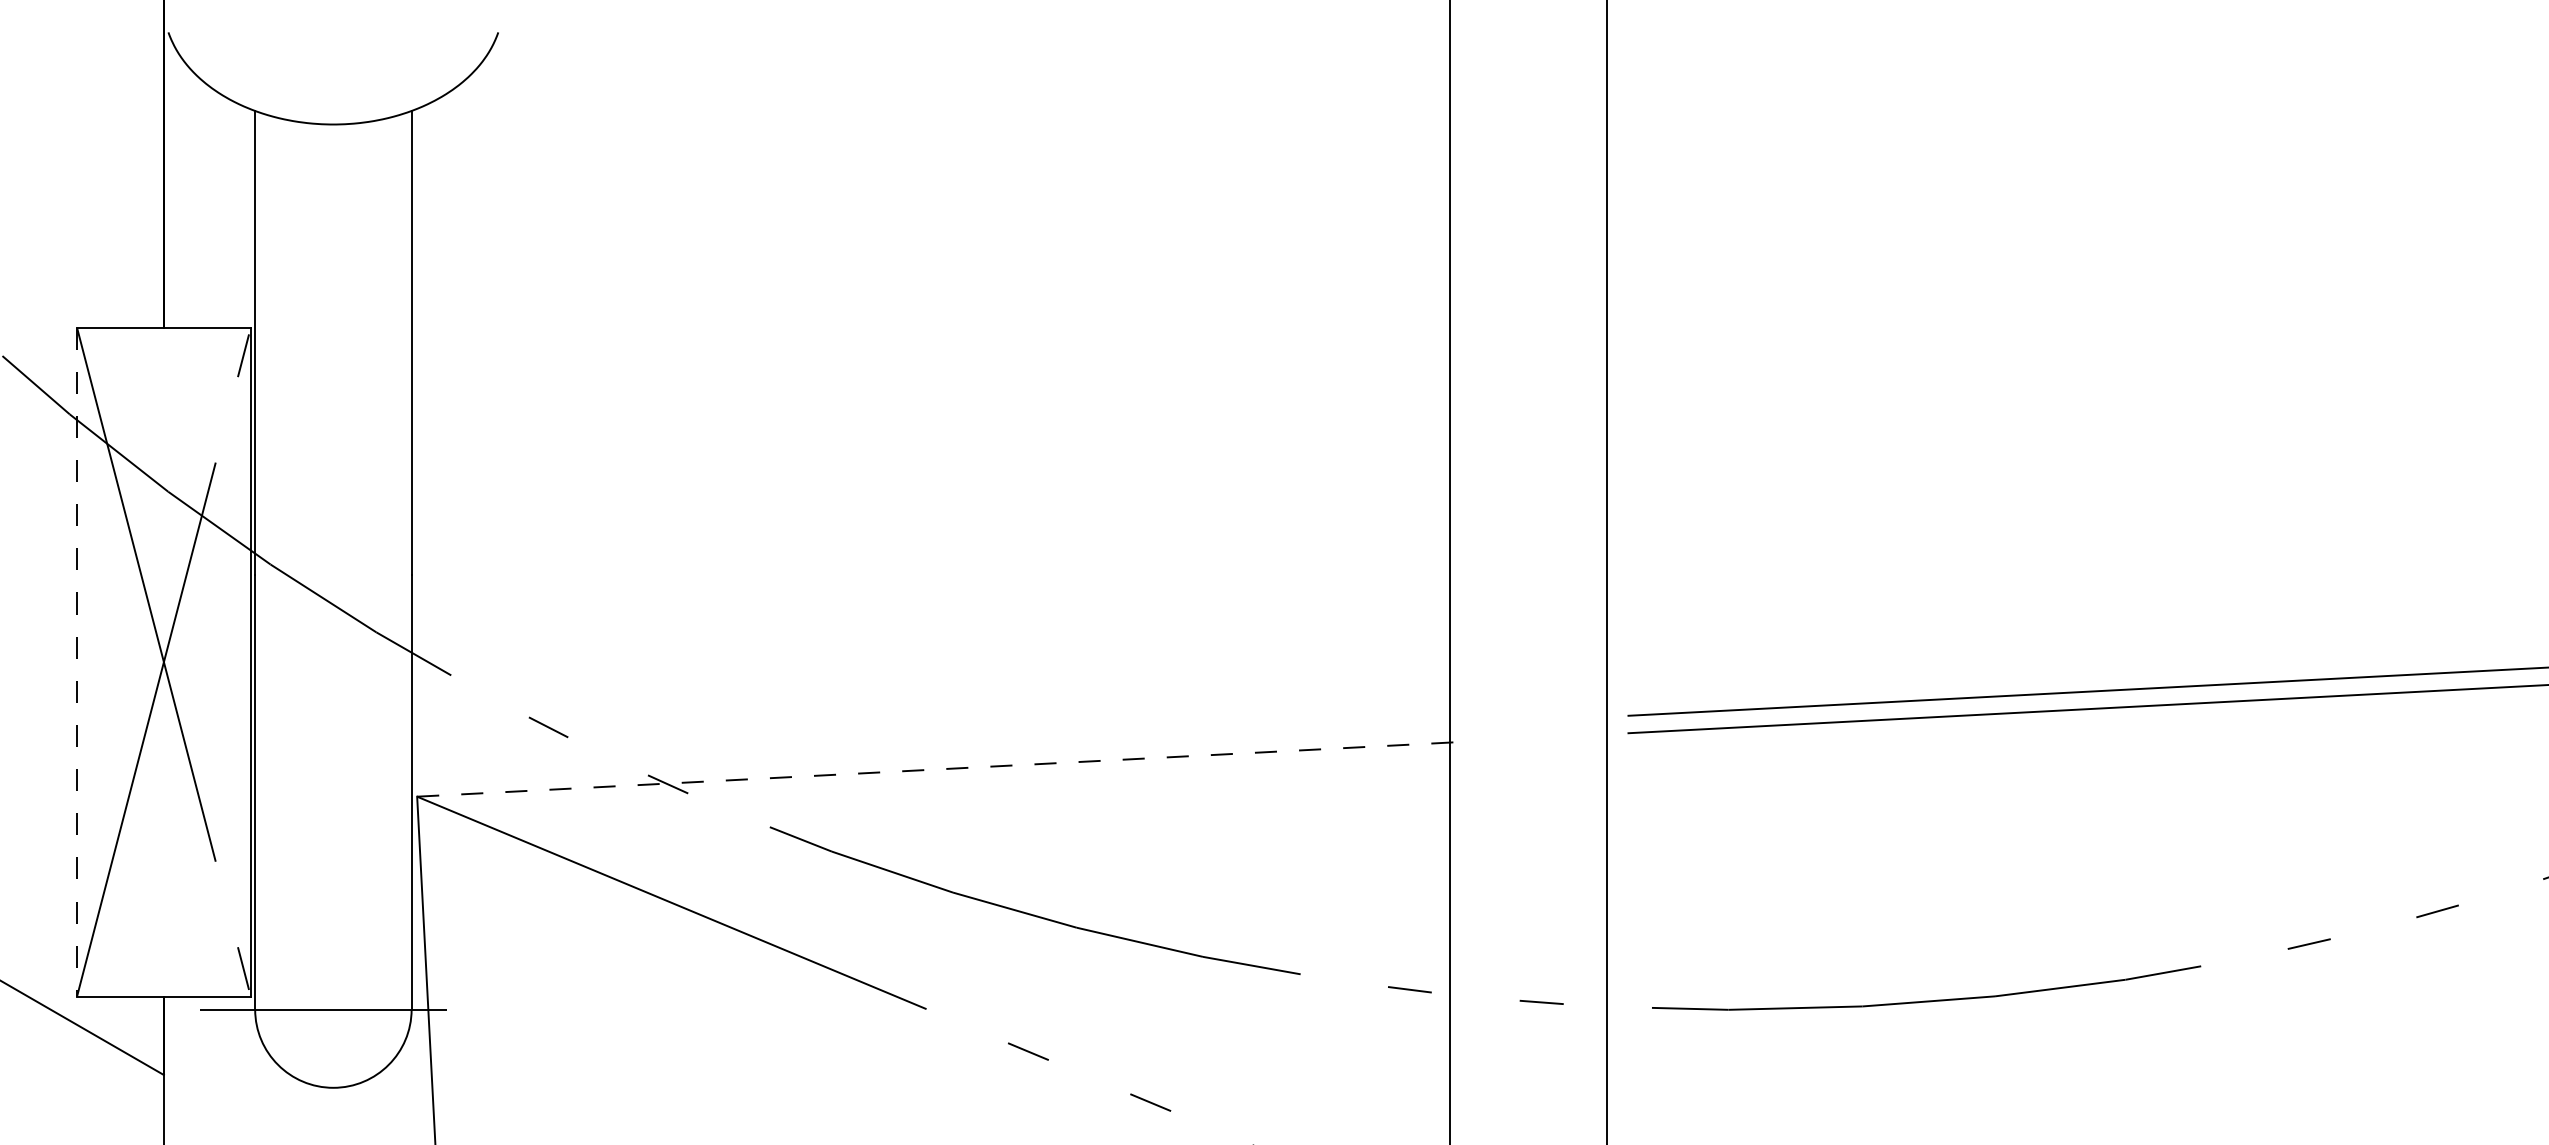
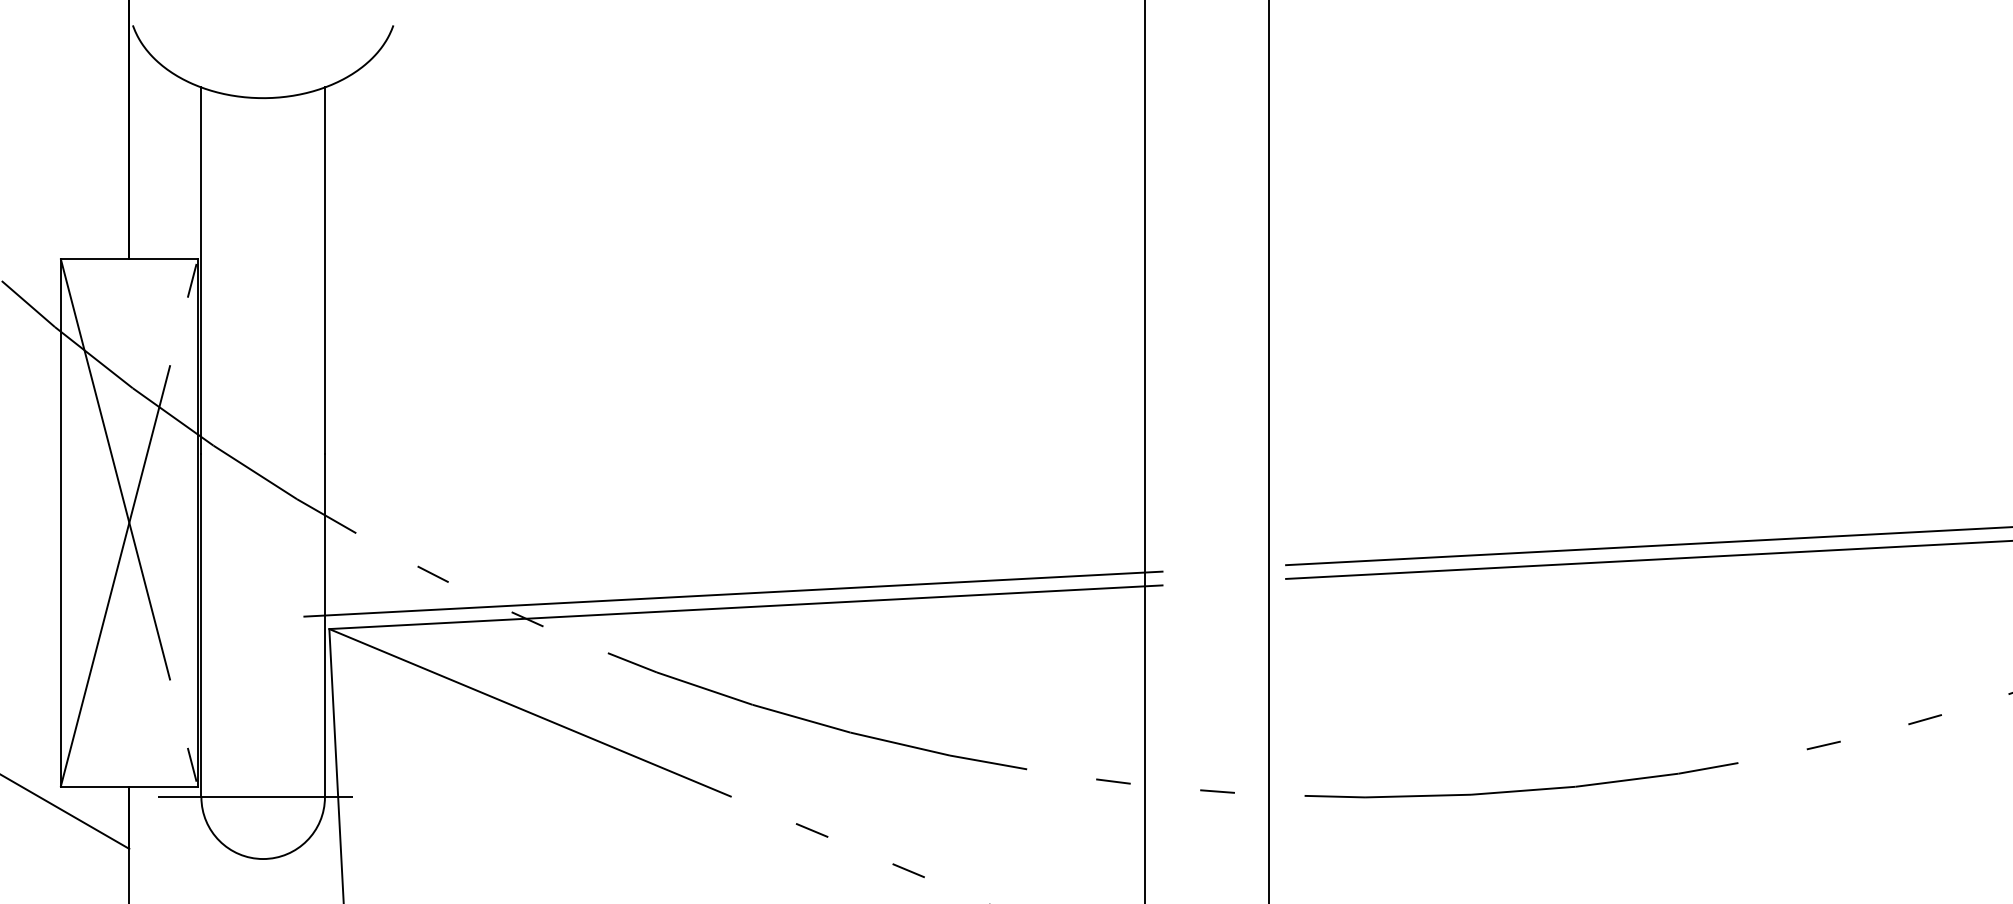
line: (76, 663) -> (60, 523), dashed -> solid
line: (928, 751) -> (733, 593), added
line: (945, 769) -> (746, 607), dashed -> solid

